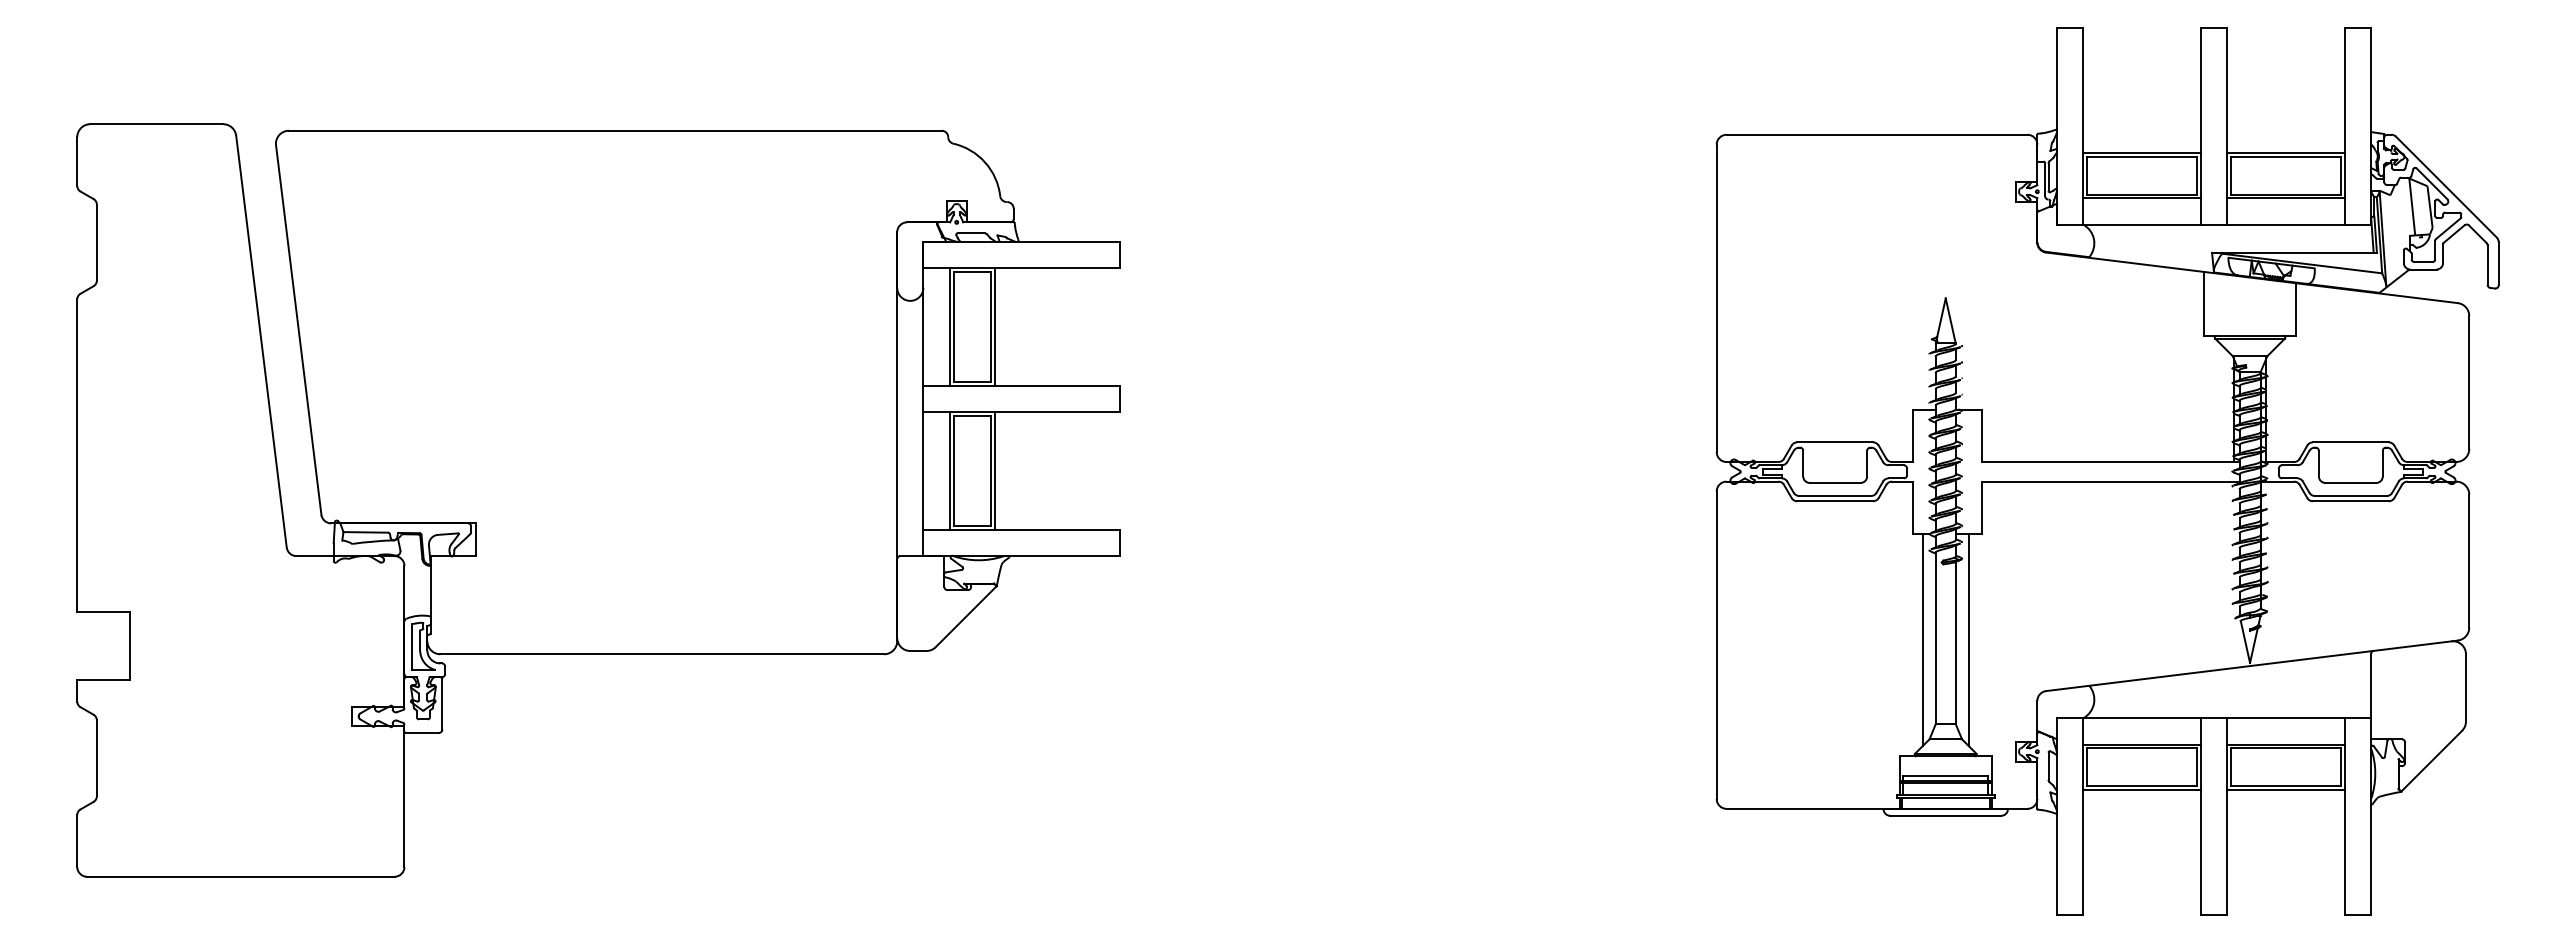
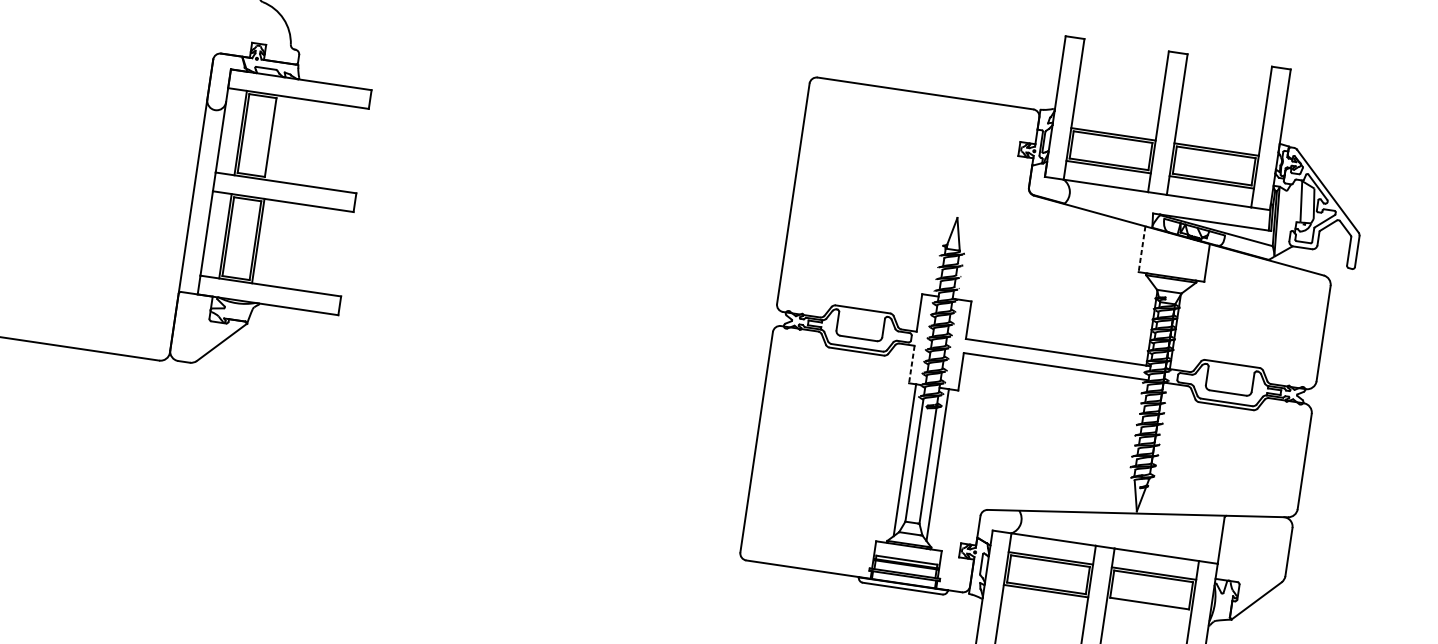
line: (2204, 303) -> (1142, 248), solid -> dashed
line: (995, 326) -> (273, 137), removed
line: (1913, 508) -> (912, 365), solid -> dashed
line: (2285, 790) -> (1148, 606), removed

